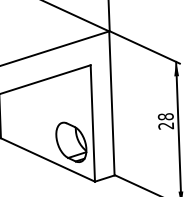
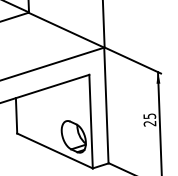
text: (165, 117) -> (149, 116), 28 -> 25

